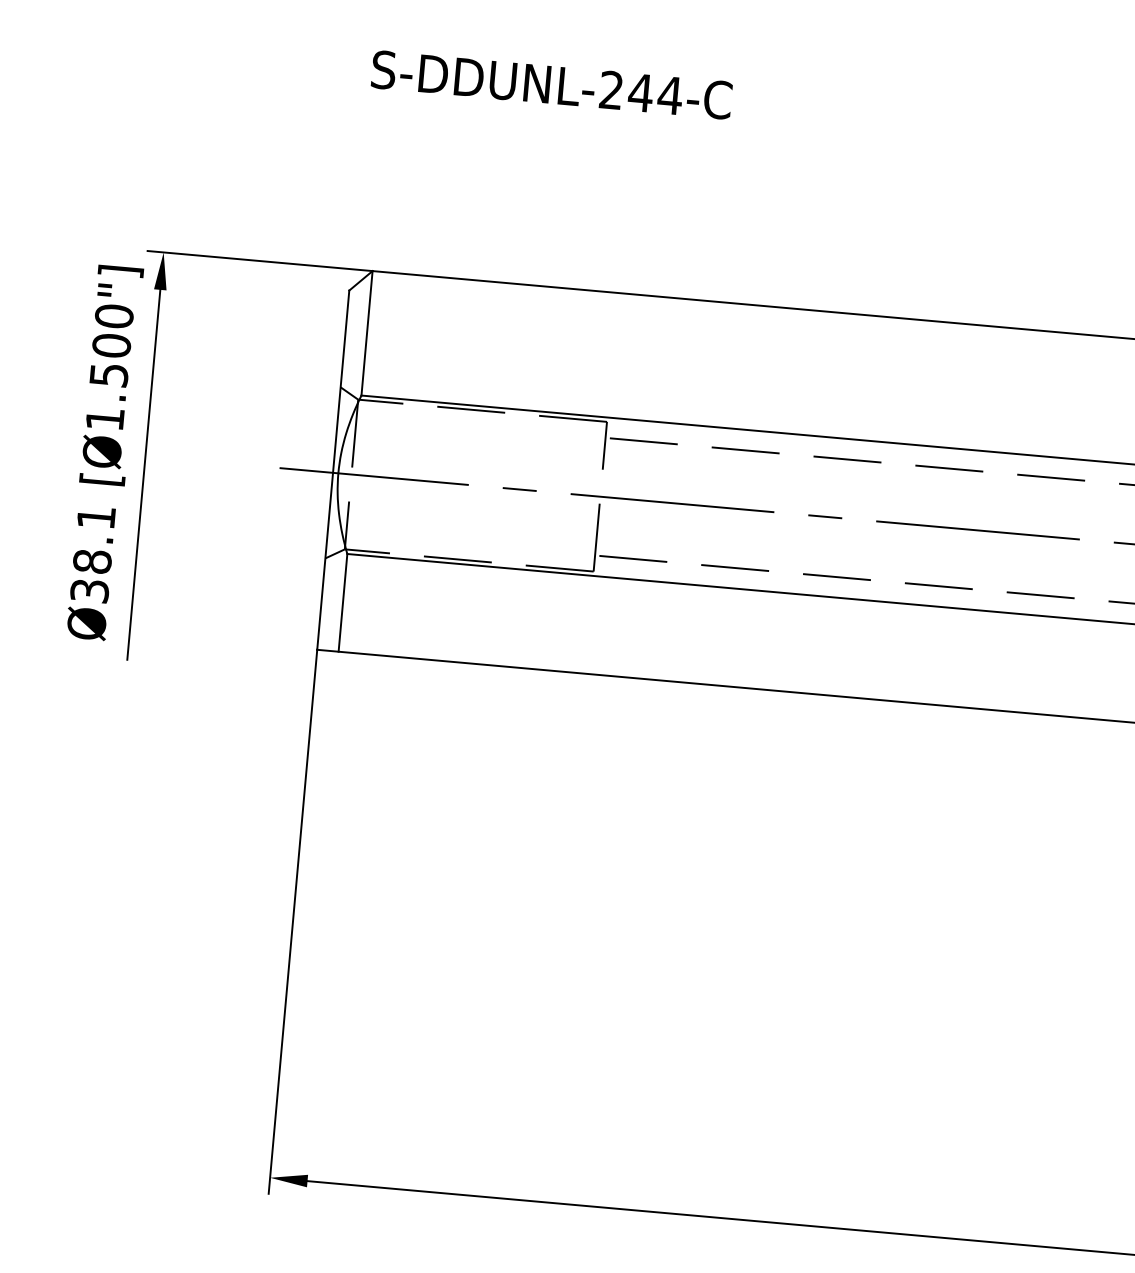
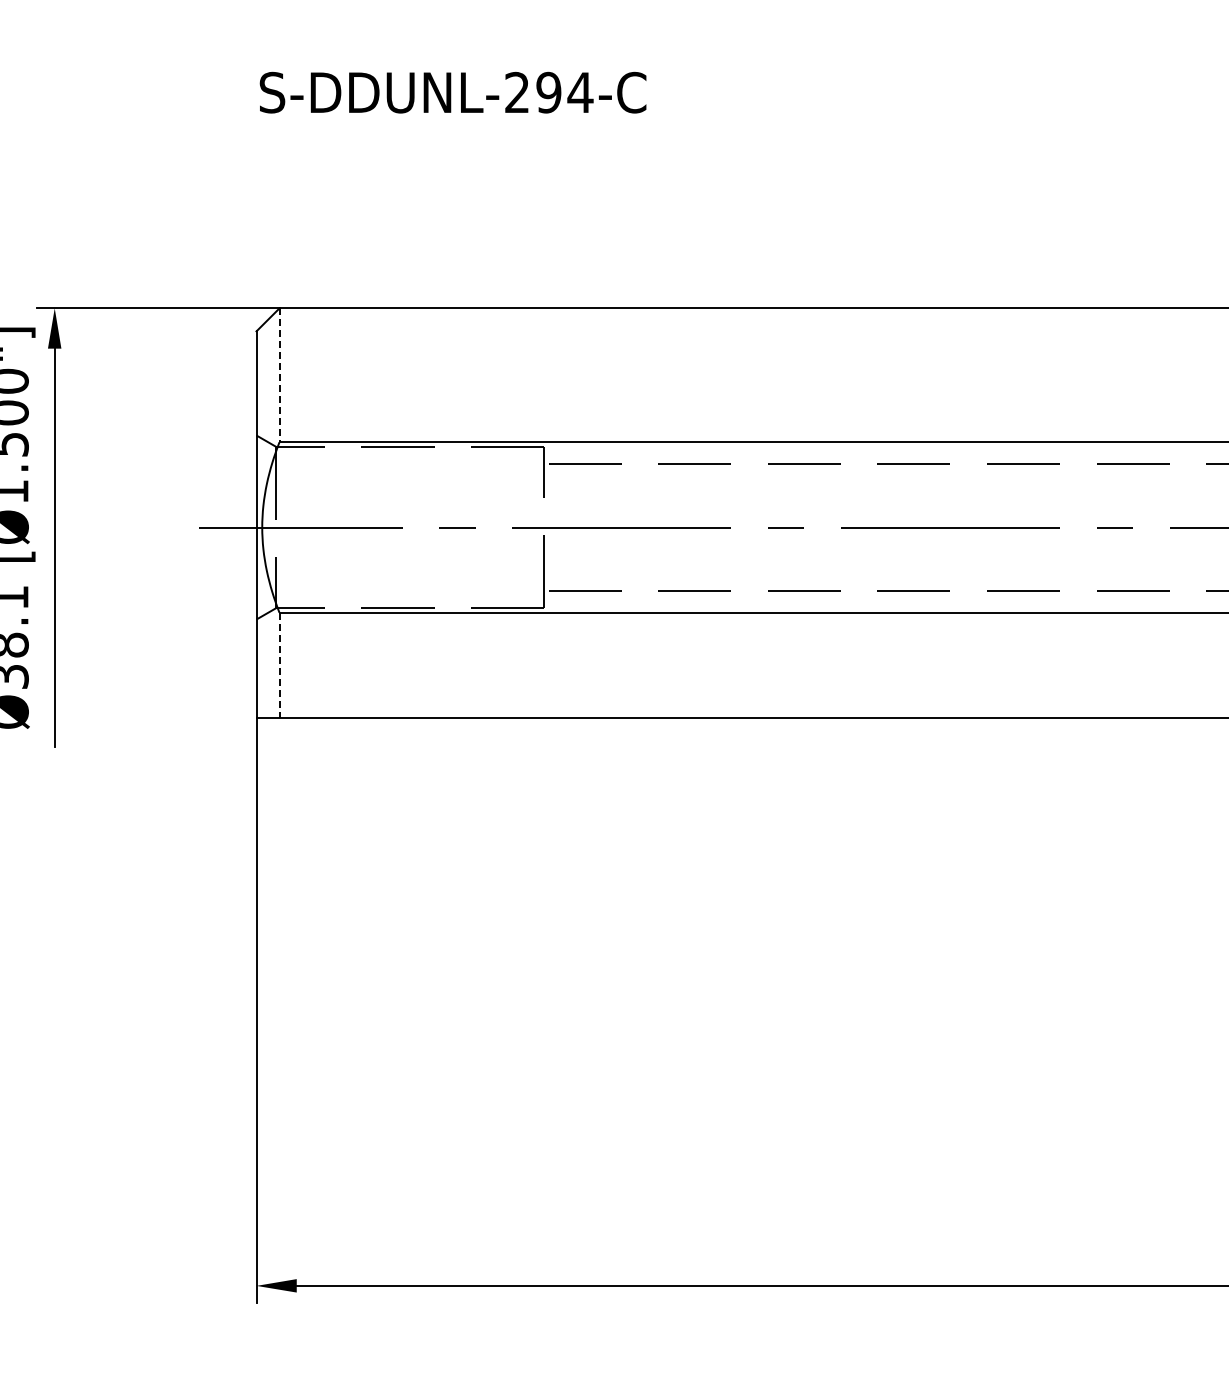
text: (640, 92) -> (548, 92), S-DDUNL-244-C -> S-DDUNL-294-C
line: (367, 333) -> (279, 375), solid -> dashed
line: (342, 603) -> (279, 665), solid -> dashed

